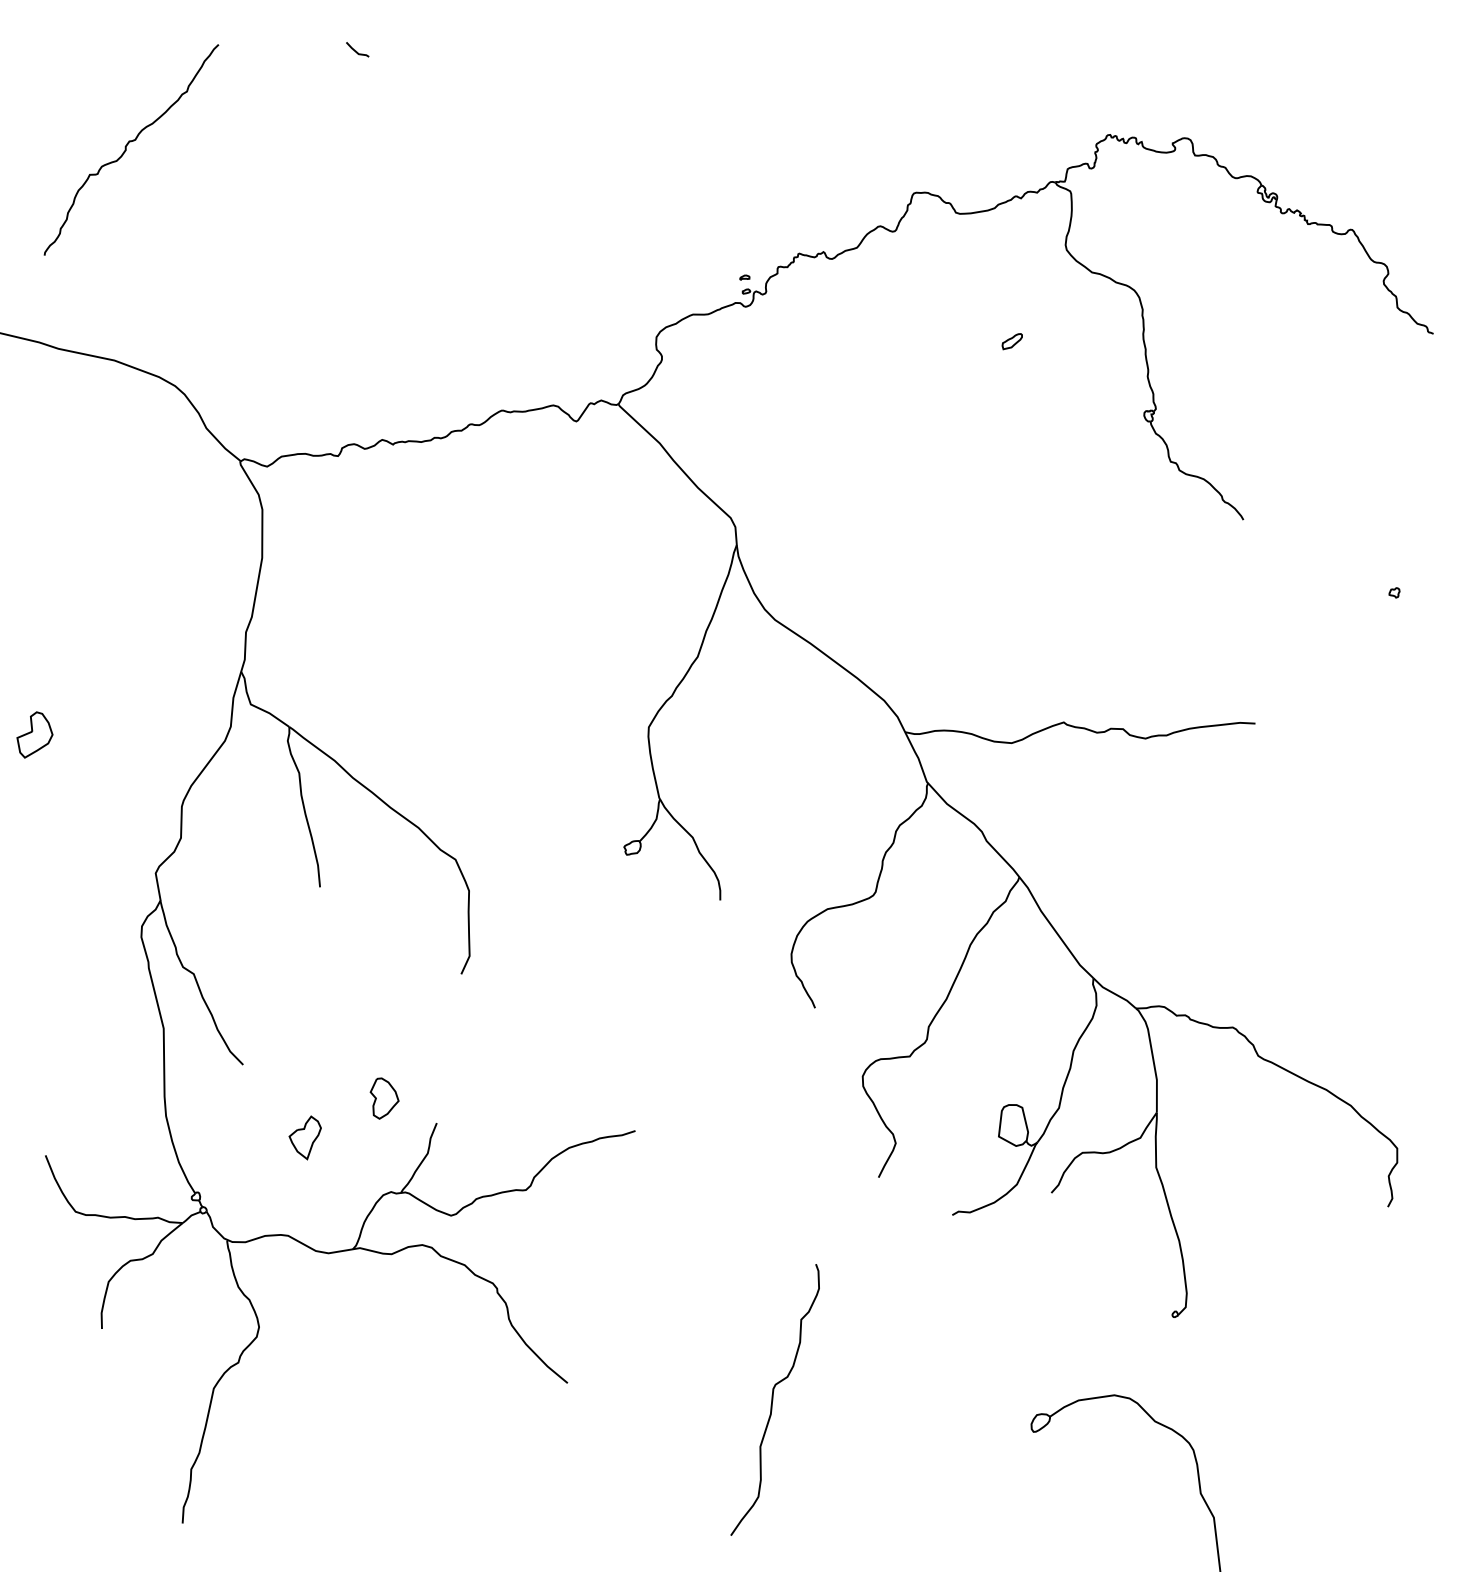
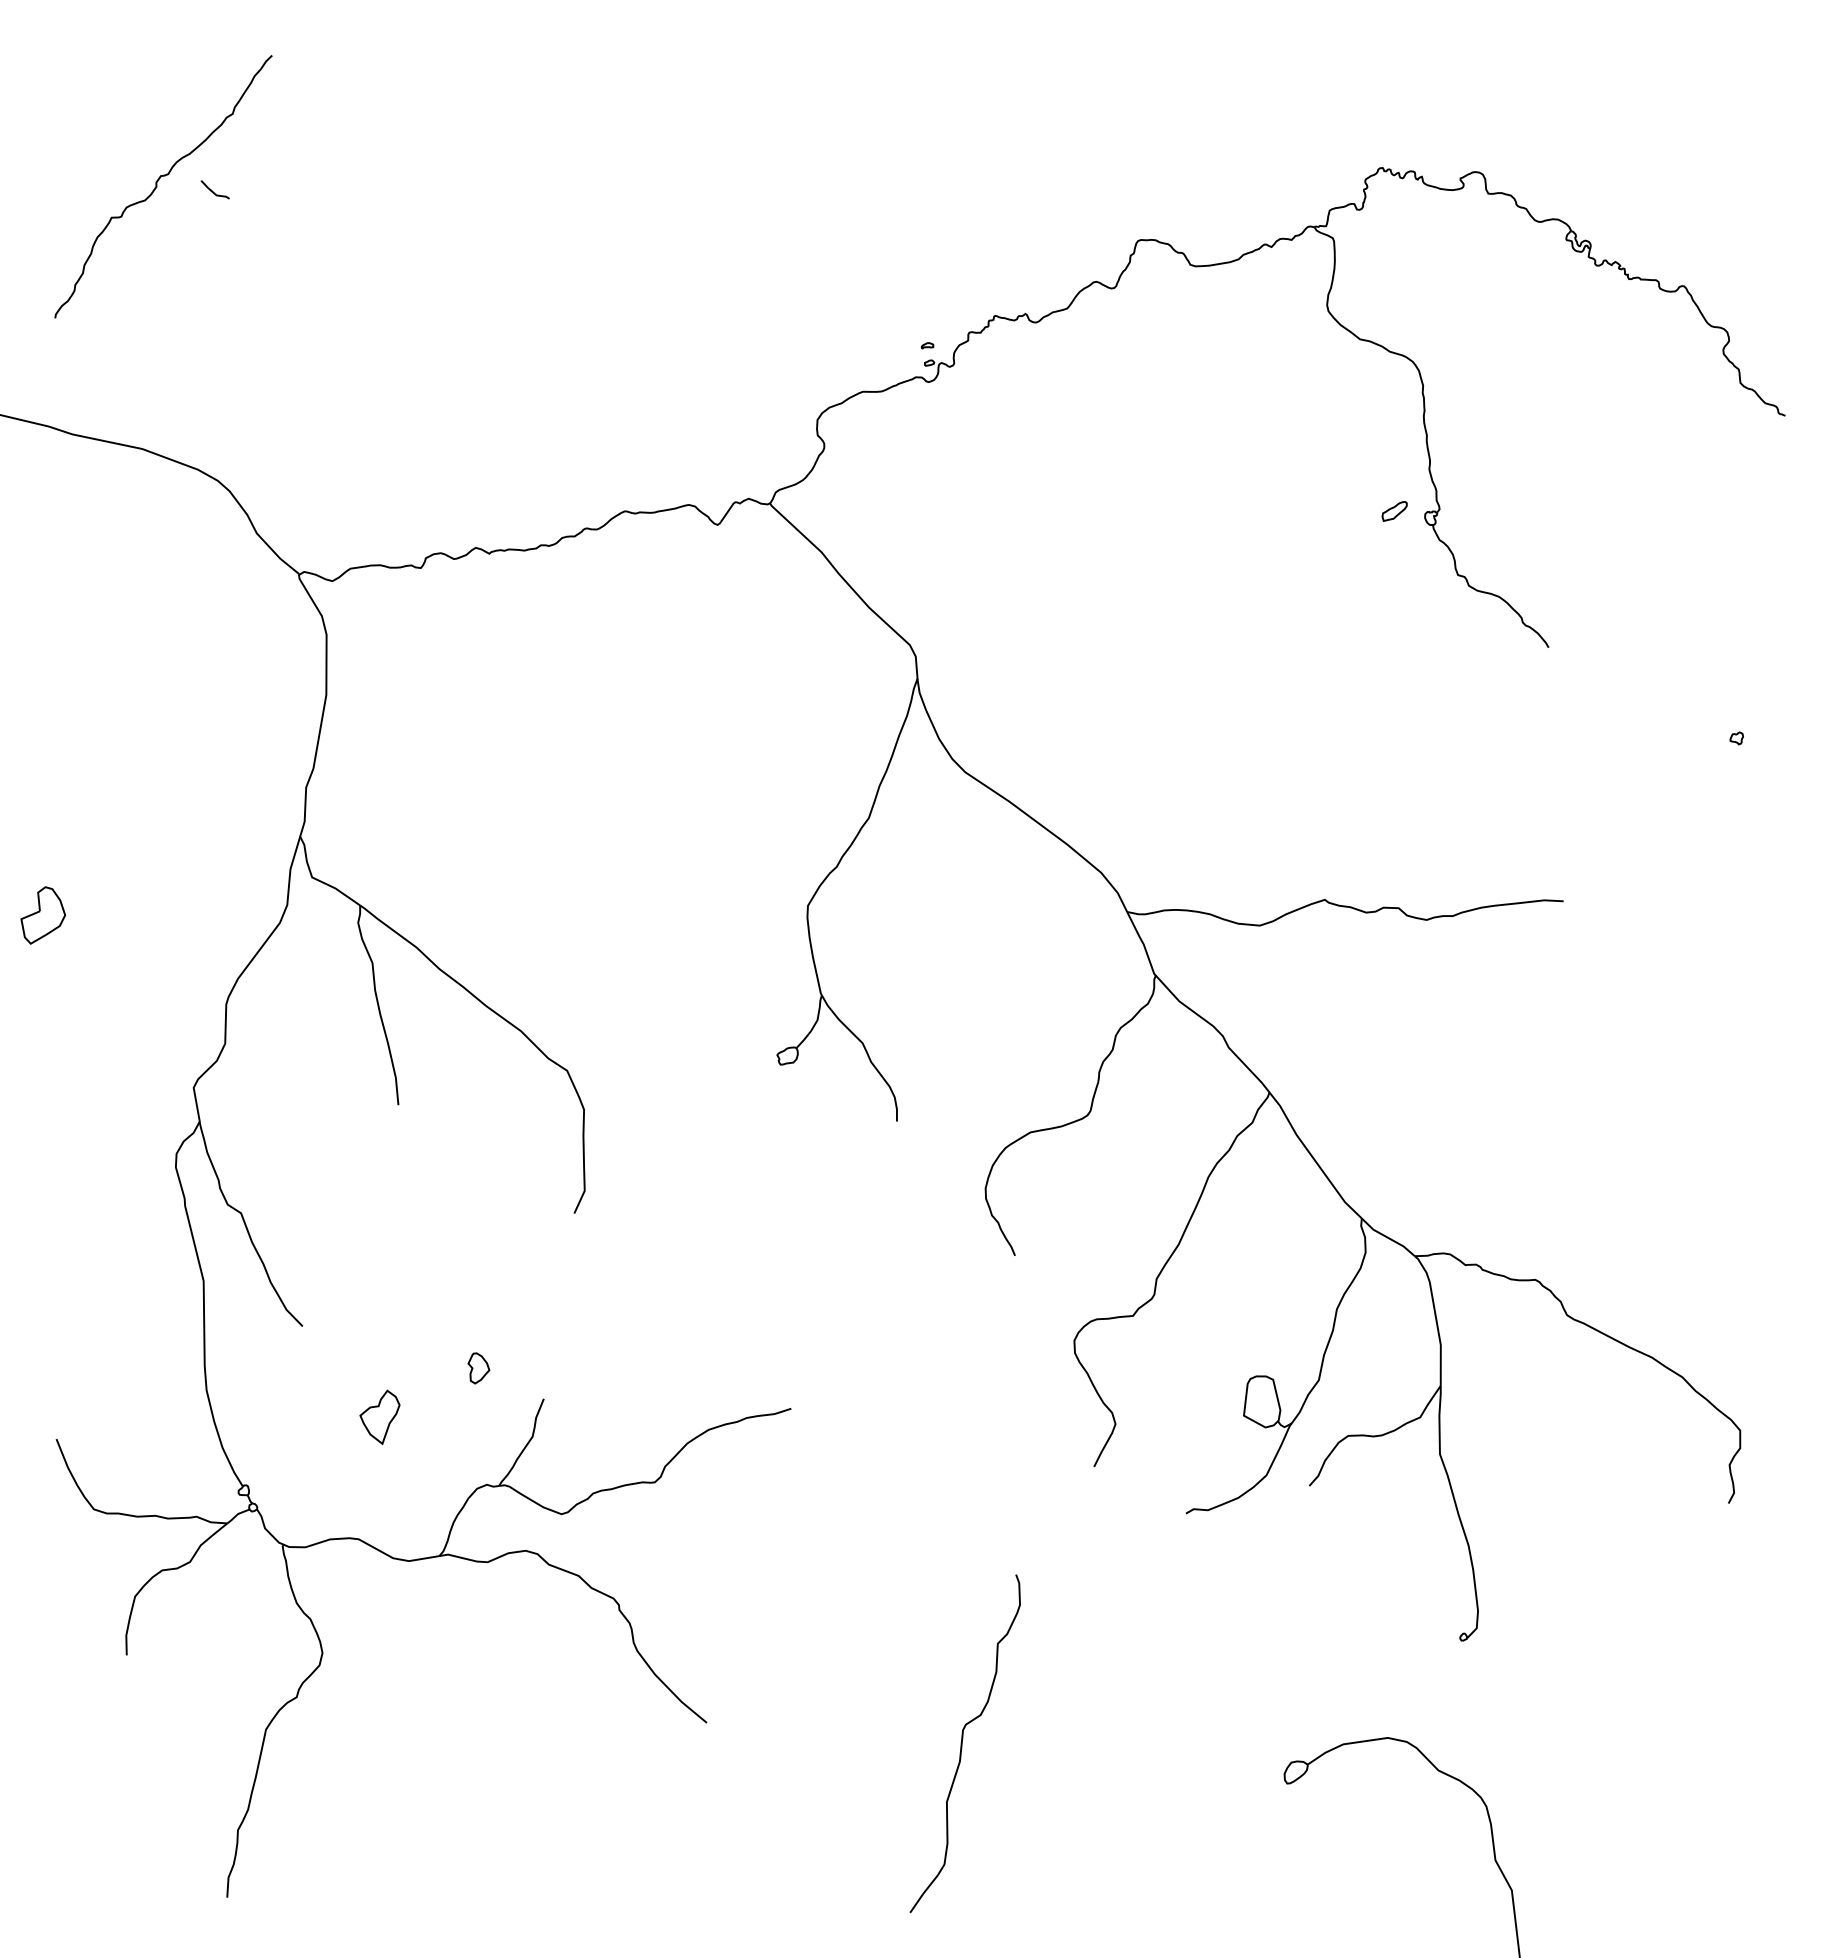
line: (355, 50) -> (212, 190), moved
part: (1012, 341) -> (1394, 511), moved
part: (384, 1098) -> (478, 1368), size x0.6

